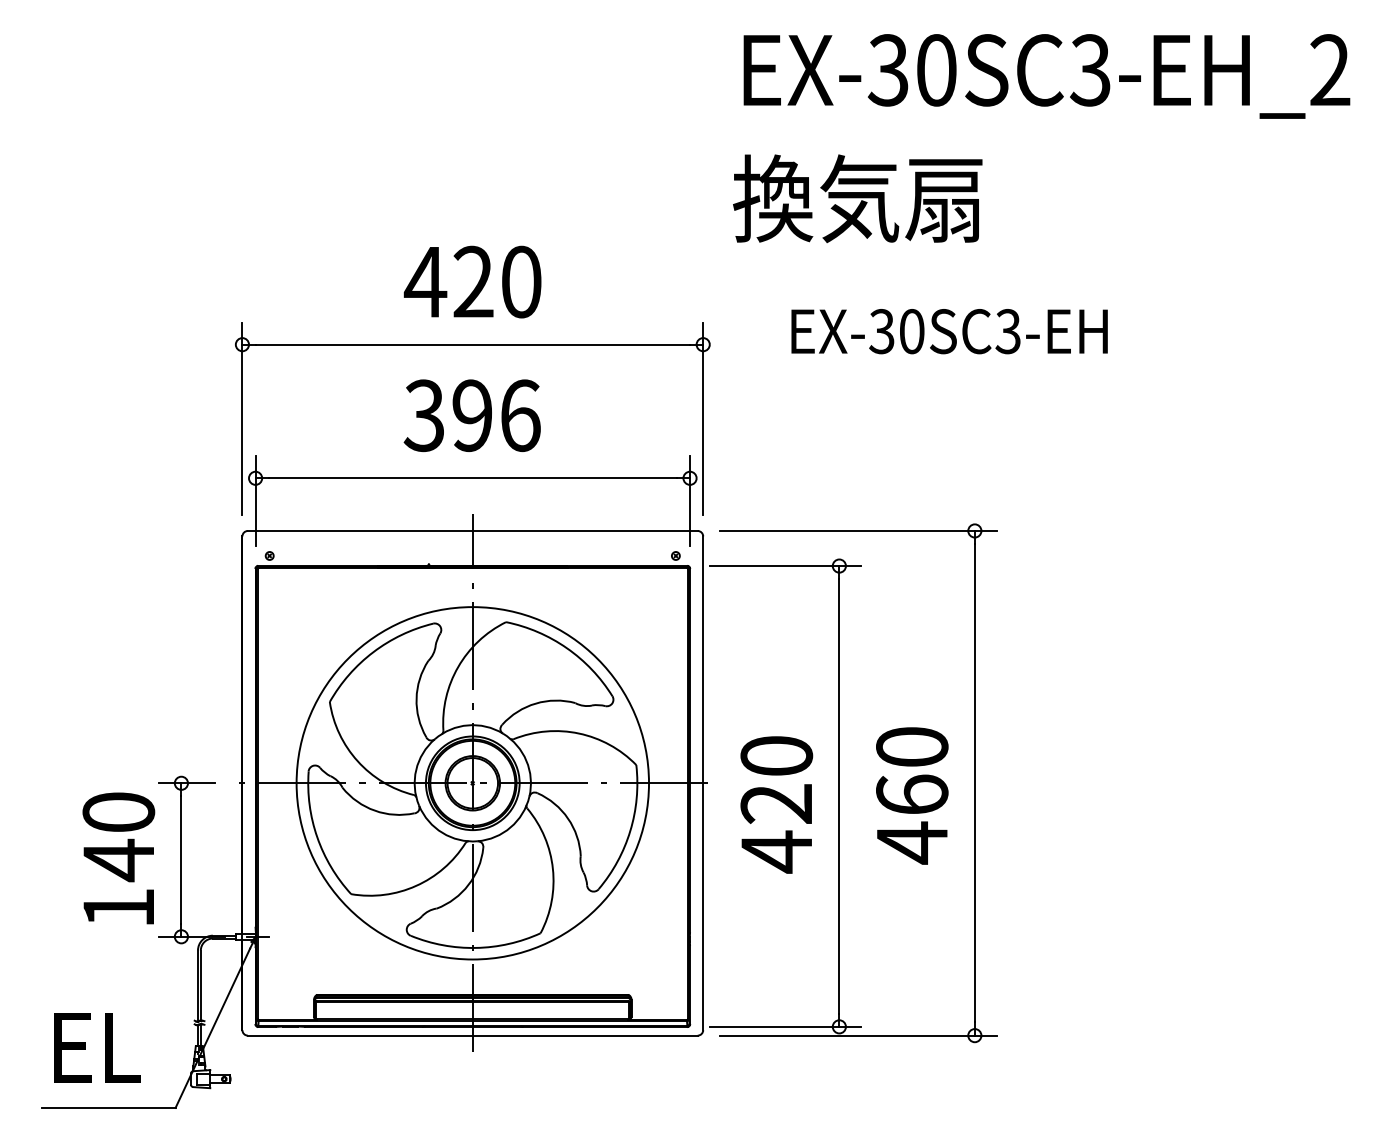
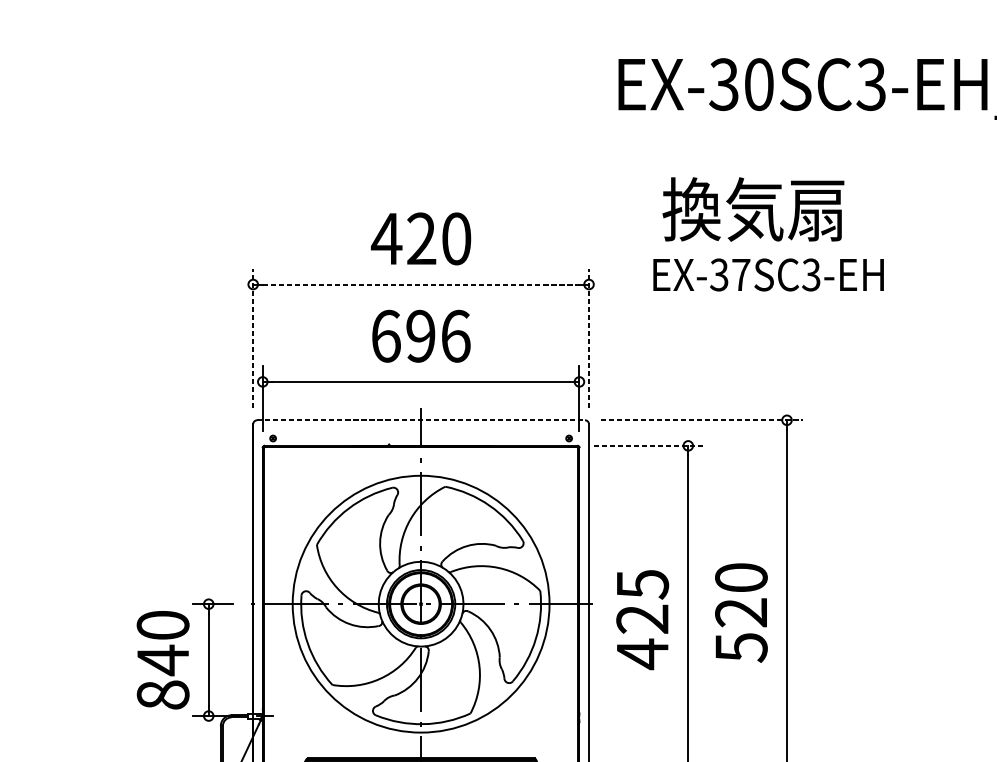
text: (857, 198) -> (753, 209), moved
text: (911, 331) -> (740, 274), EX-30SC3-EH -> EX-37SC3-EH
line: (473, 344) -> (421, 284), solid -> dashed
text: (424, 415) -> (385, 336), 396 -> 696
line: (242, 418) -> (253, 338), solid -> dashed
line: (703, 418) -> (589, 338), solid -> dashed
line: (472, 530) -> (420, 419), solid -> dashed
line: (858, 530) -> (702, 419), solid -> dashed
line: (785, 566) -> (649, 446), solid -> dashed
text: (776, 756) -> (642, 584), 420 -> 425
text: (912, 819) -> (741, 630), 460 -> 520
text: (118, 907) -> (162, 694), 140 -> 840

